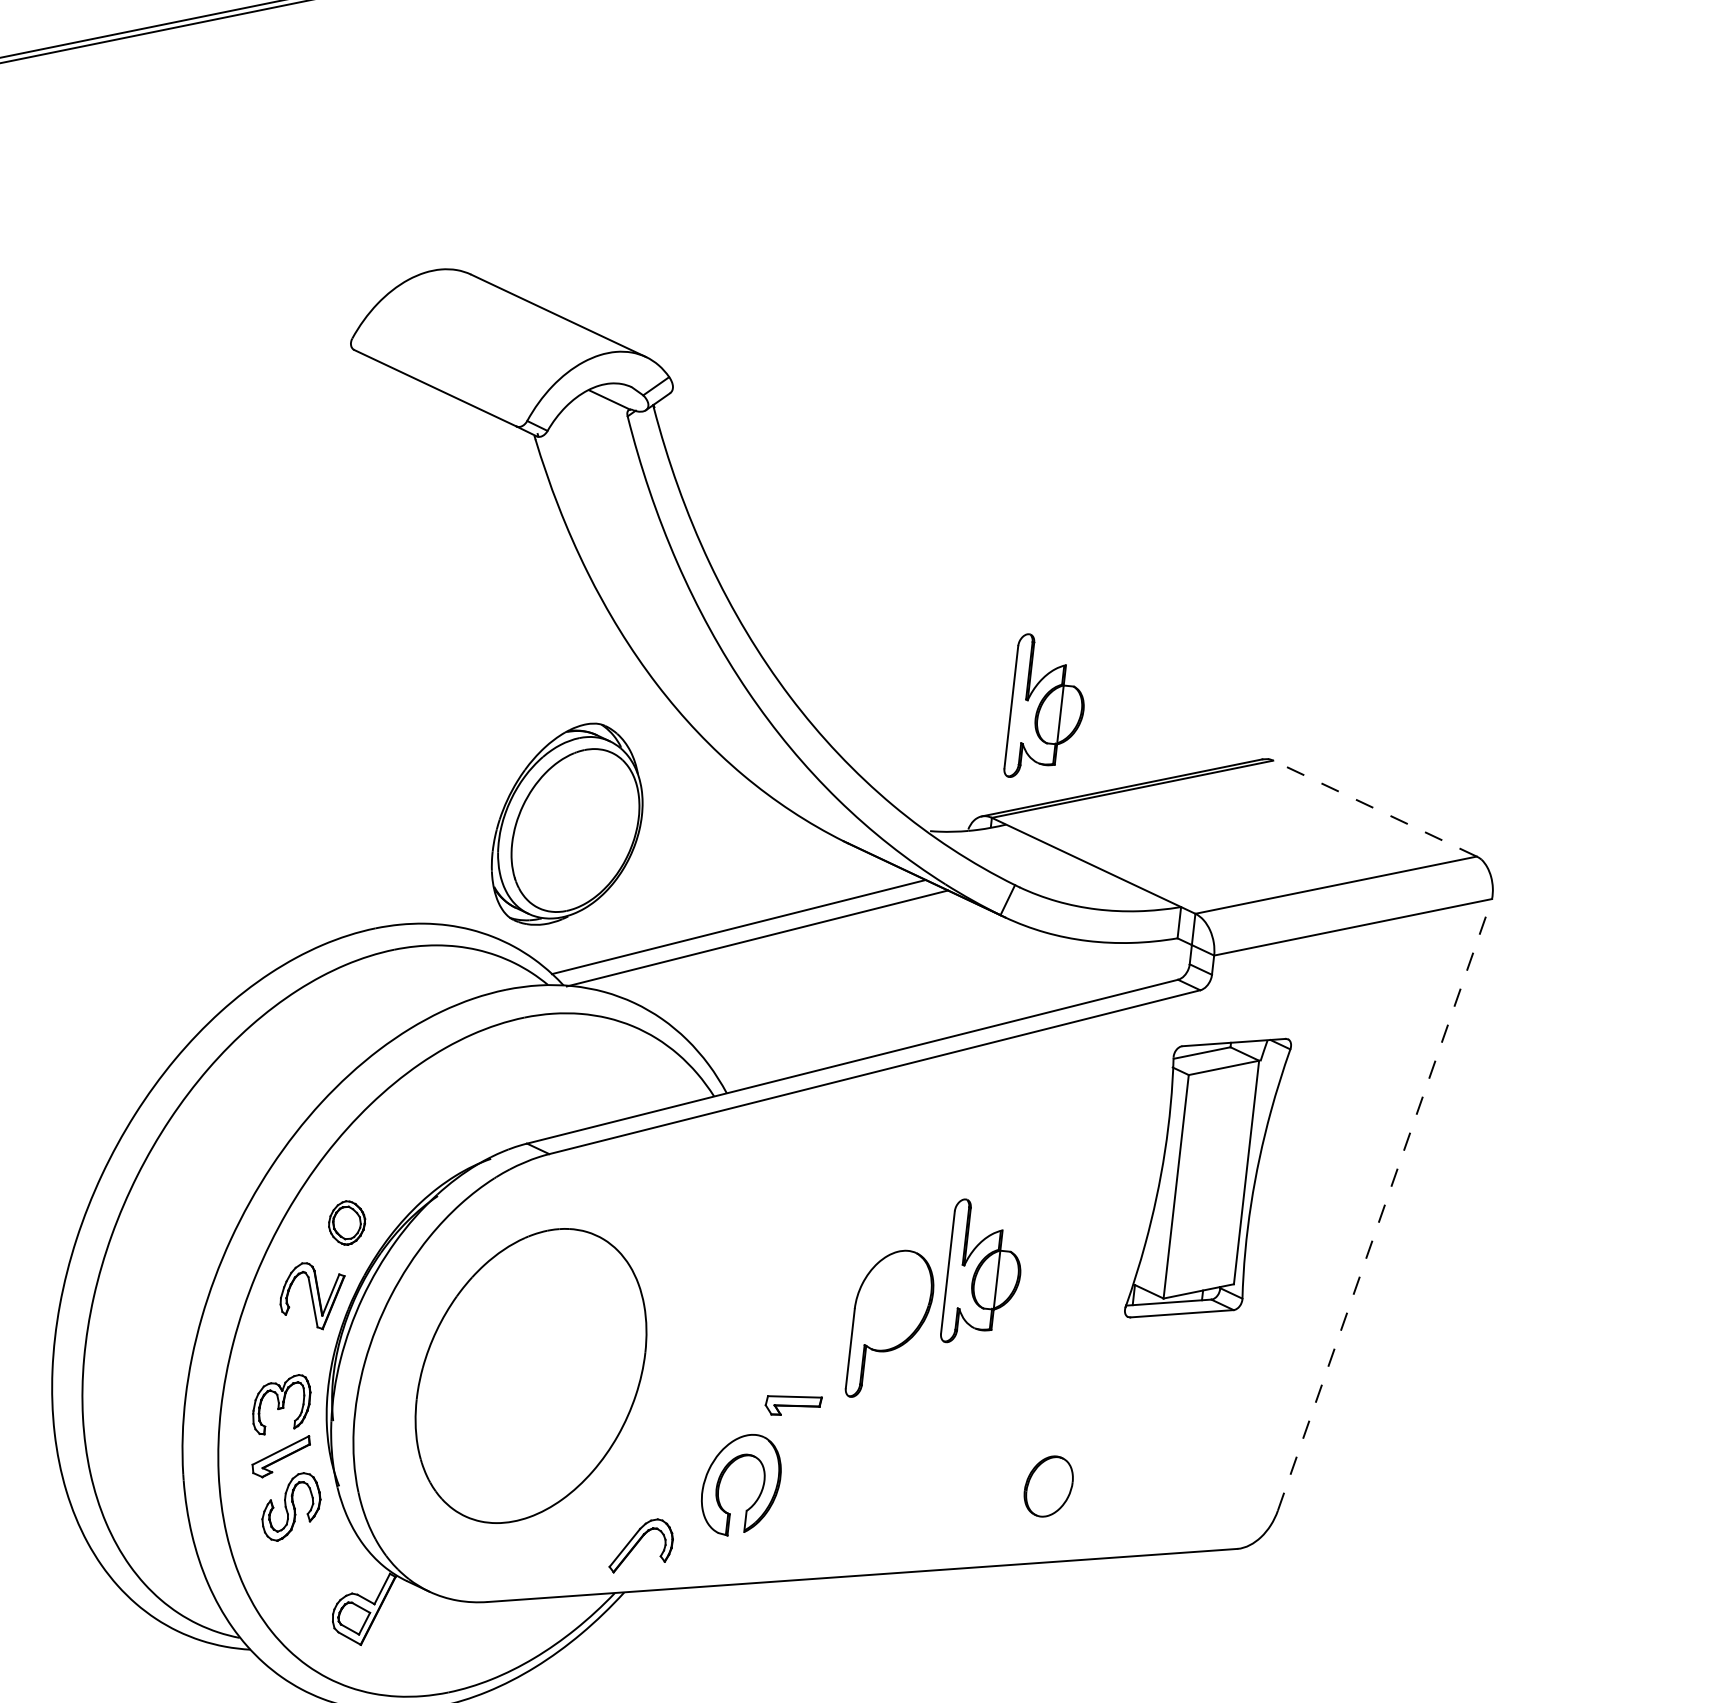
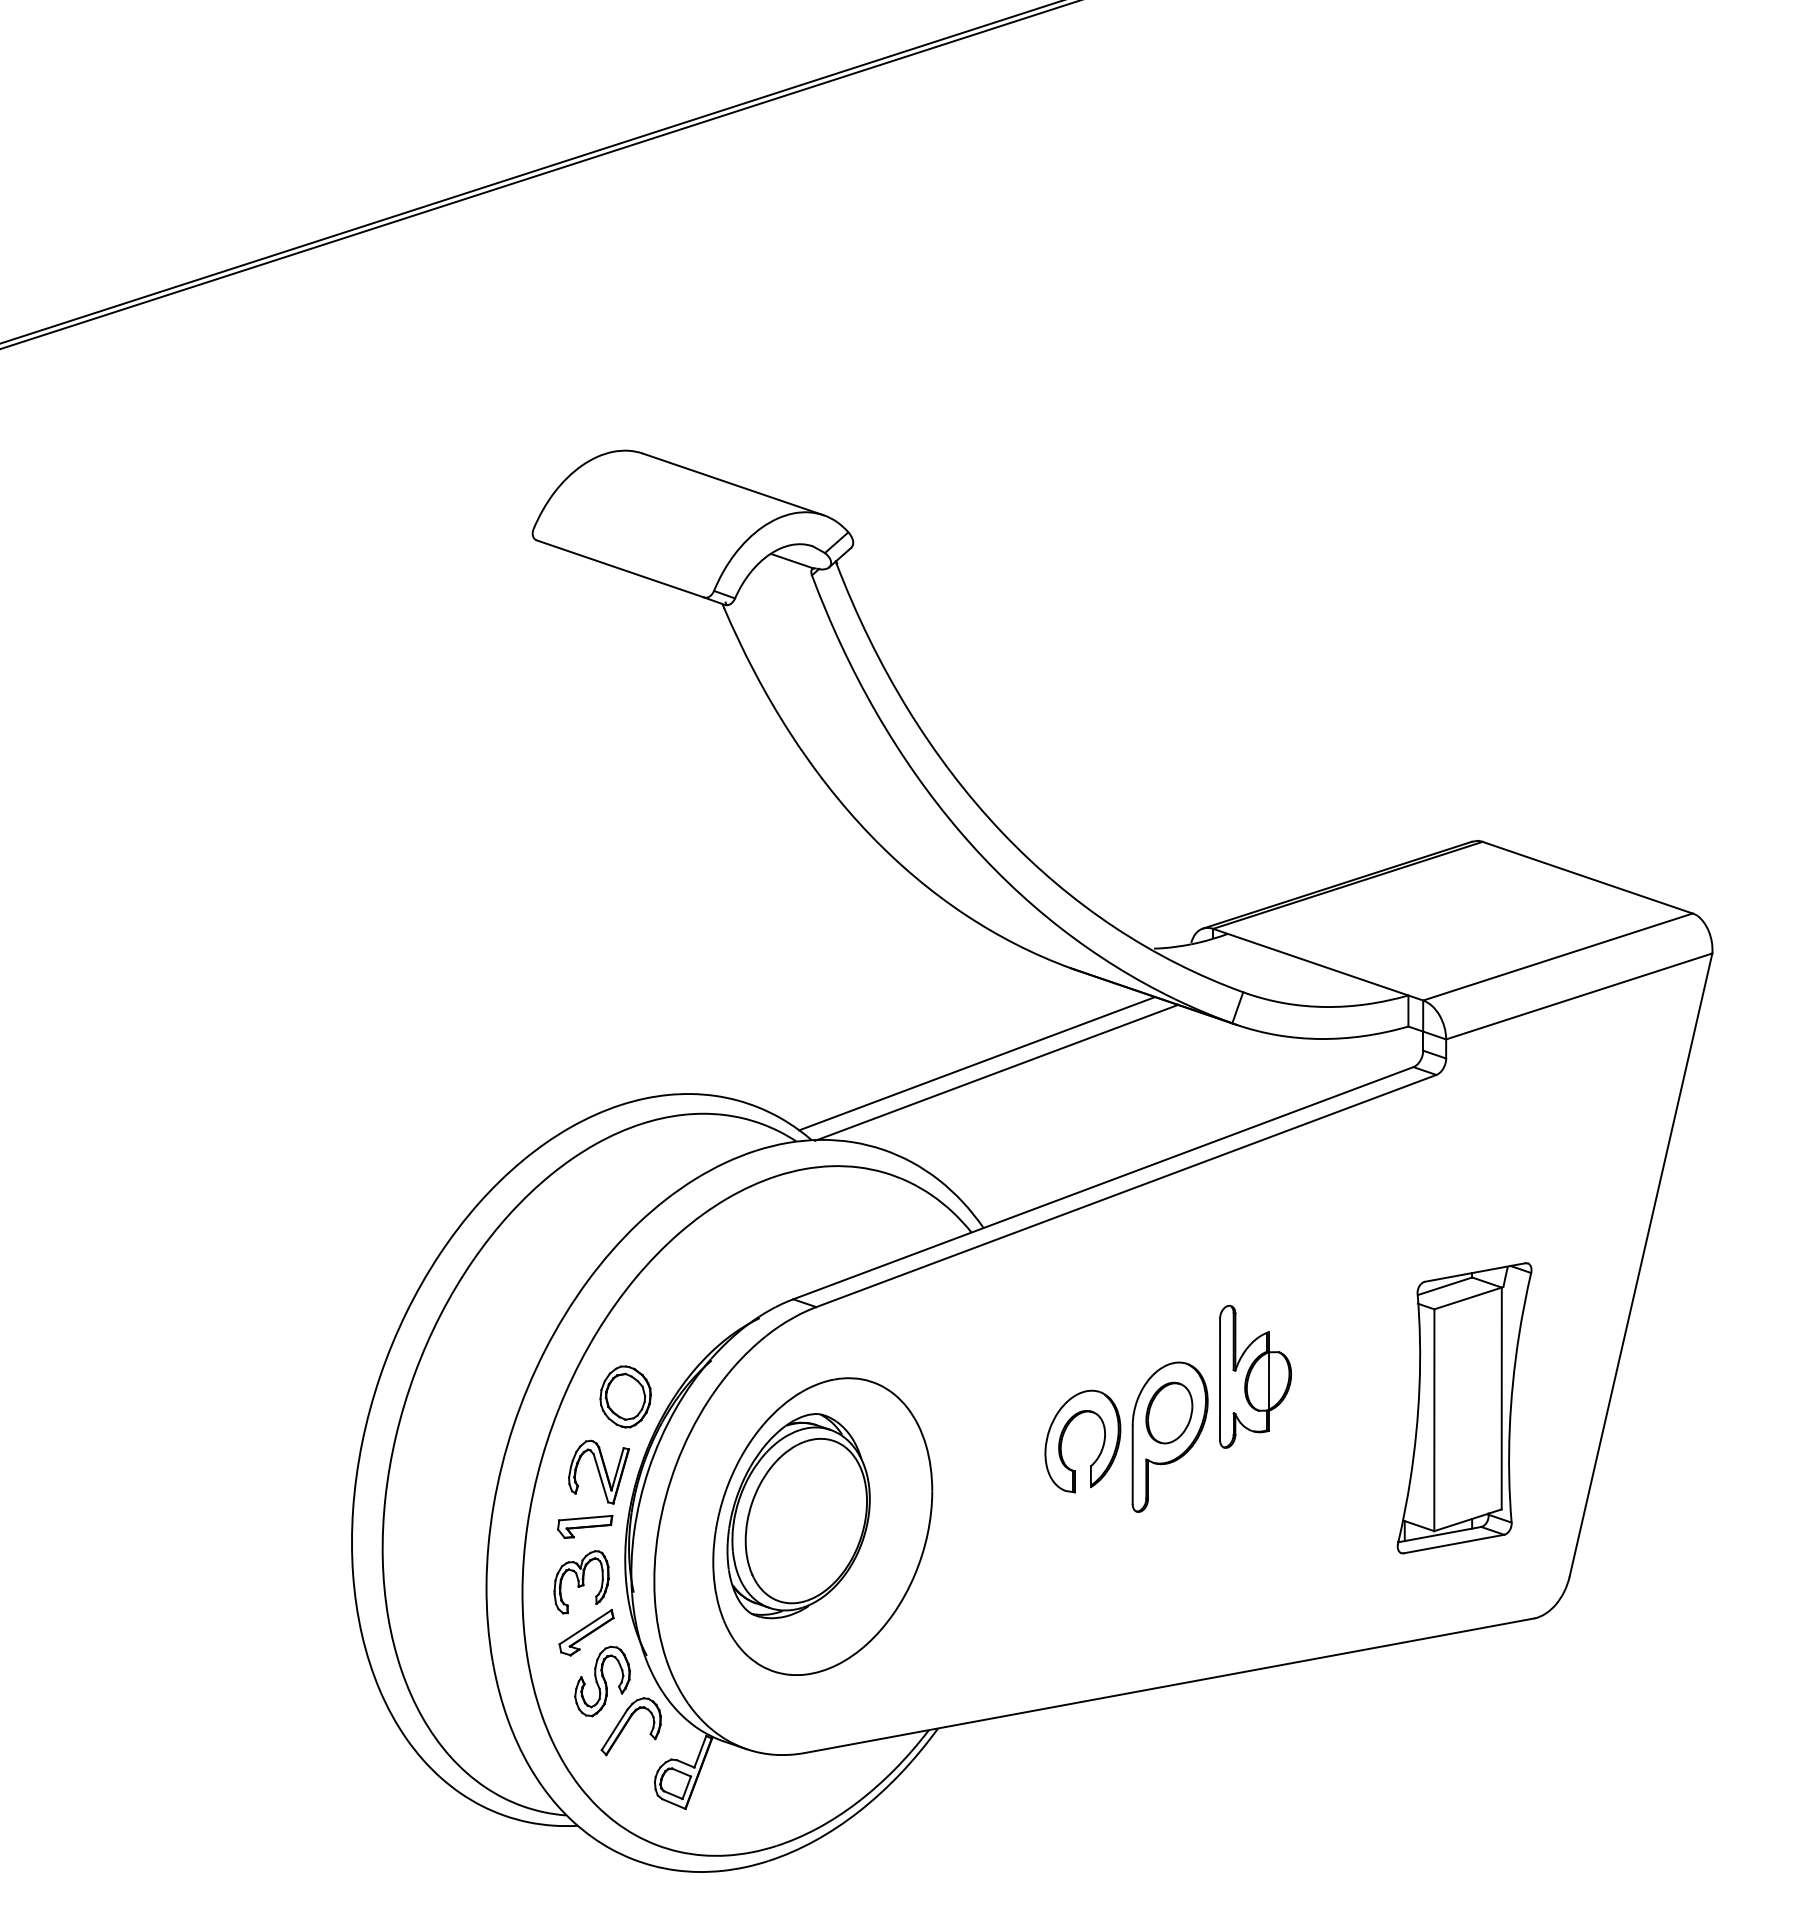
part: (1047, 708) -> (1255, 815), removed
line: (1374, 808) -> (1587, 877), dashed -> solid
part: (568, 825) -> (798, 1516), moved
part: (1207, 1178) -> (1464, 1408), moved
line: (1385, 1205) -> (1641, 1265), dashed -> solid
part: (347, 1222) -> (625, 1396), size x1.43
part: (793, 1405) -> (585, 1526), moved
part: (723, 1475) -> (1064, 1434), moved
part: (1048, 1485) -> (1169, 1412), moved
part: (641, 1546) -> (630, 1726), moved

